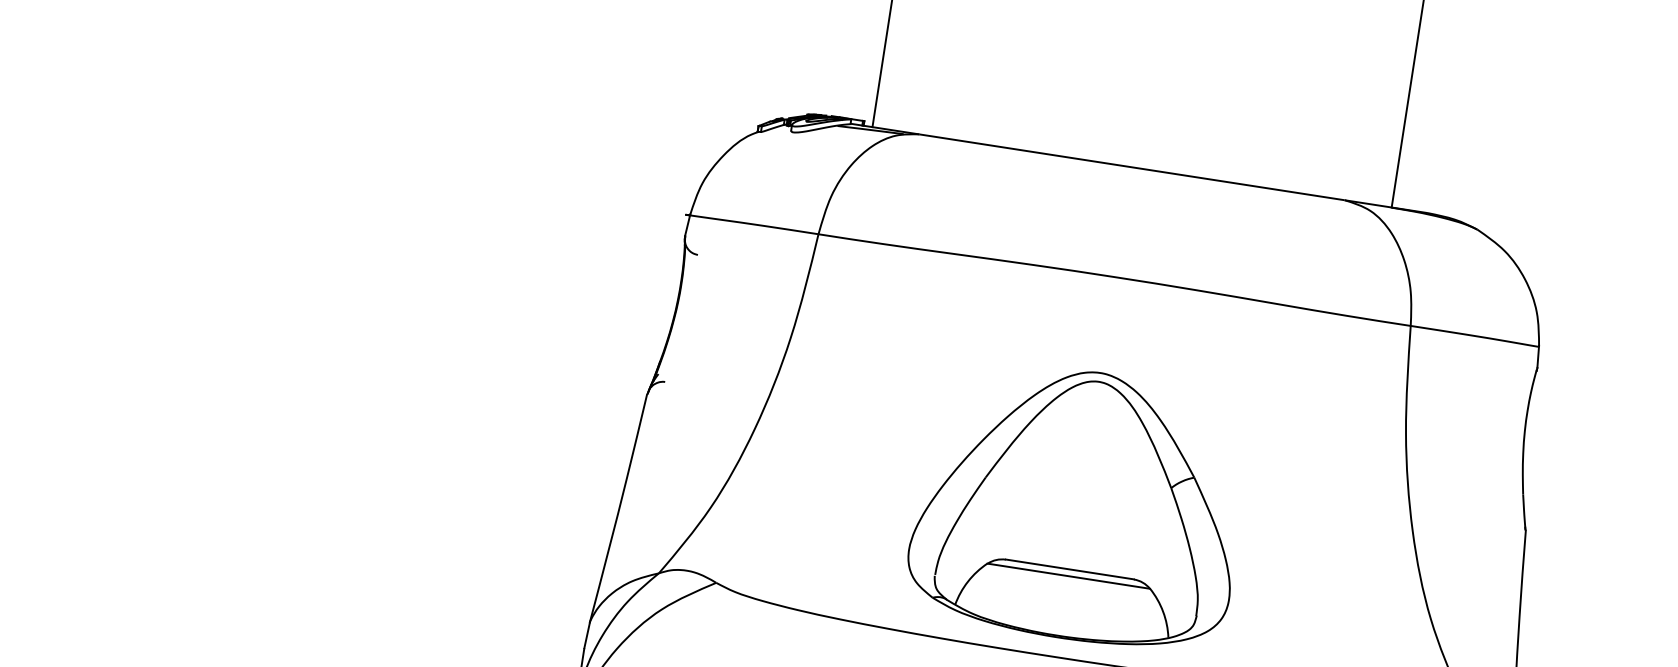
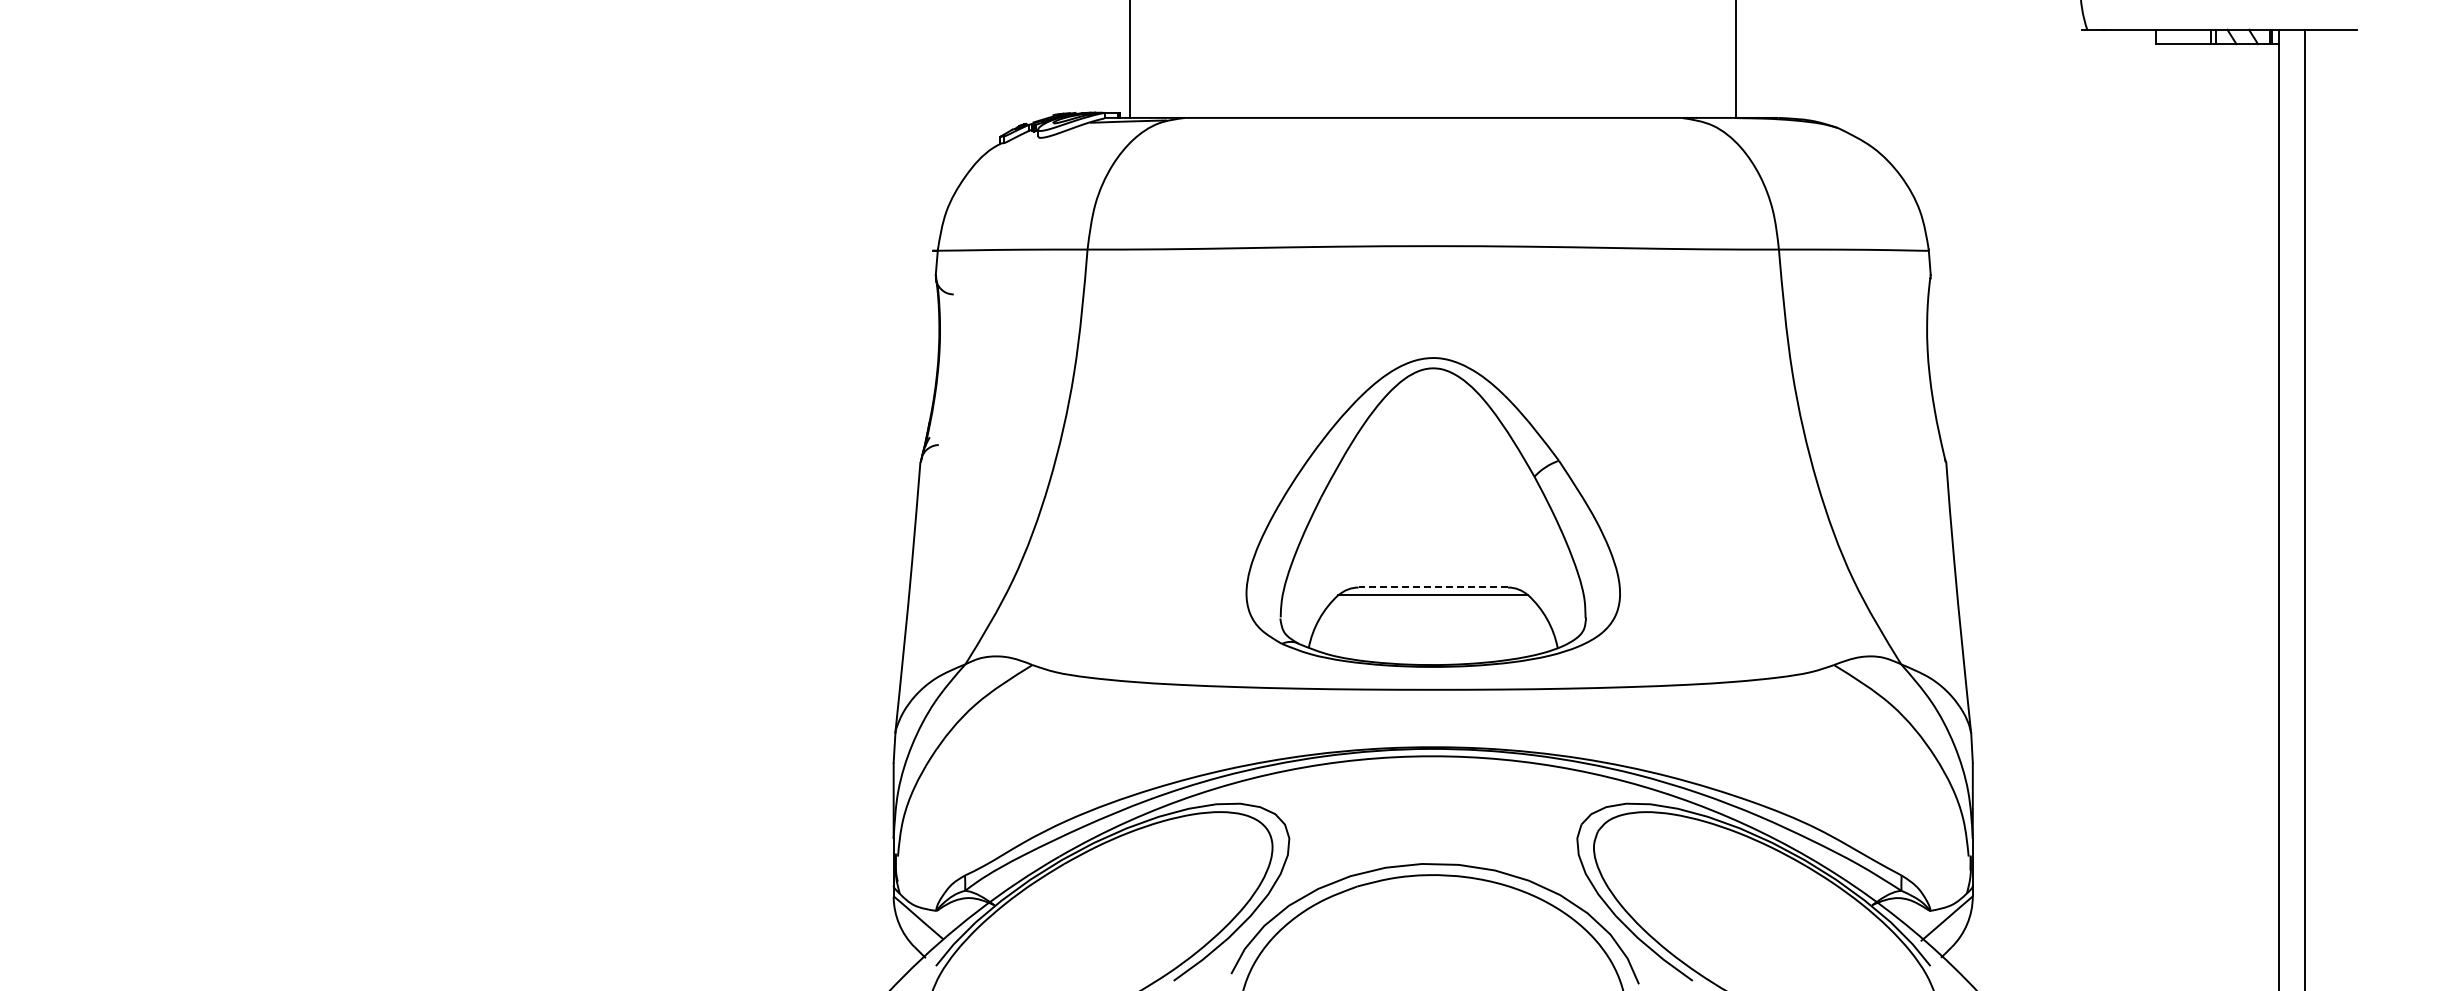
line: (1070, 569) -> (1433, 587), solid -> dashed

